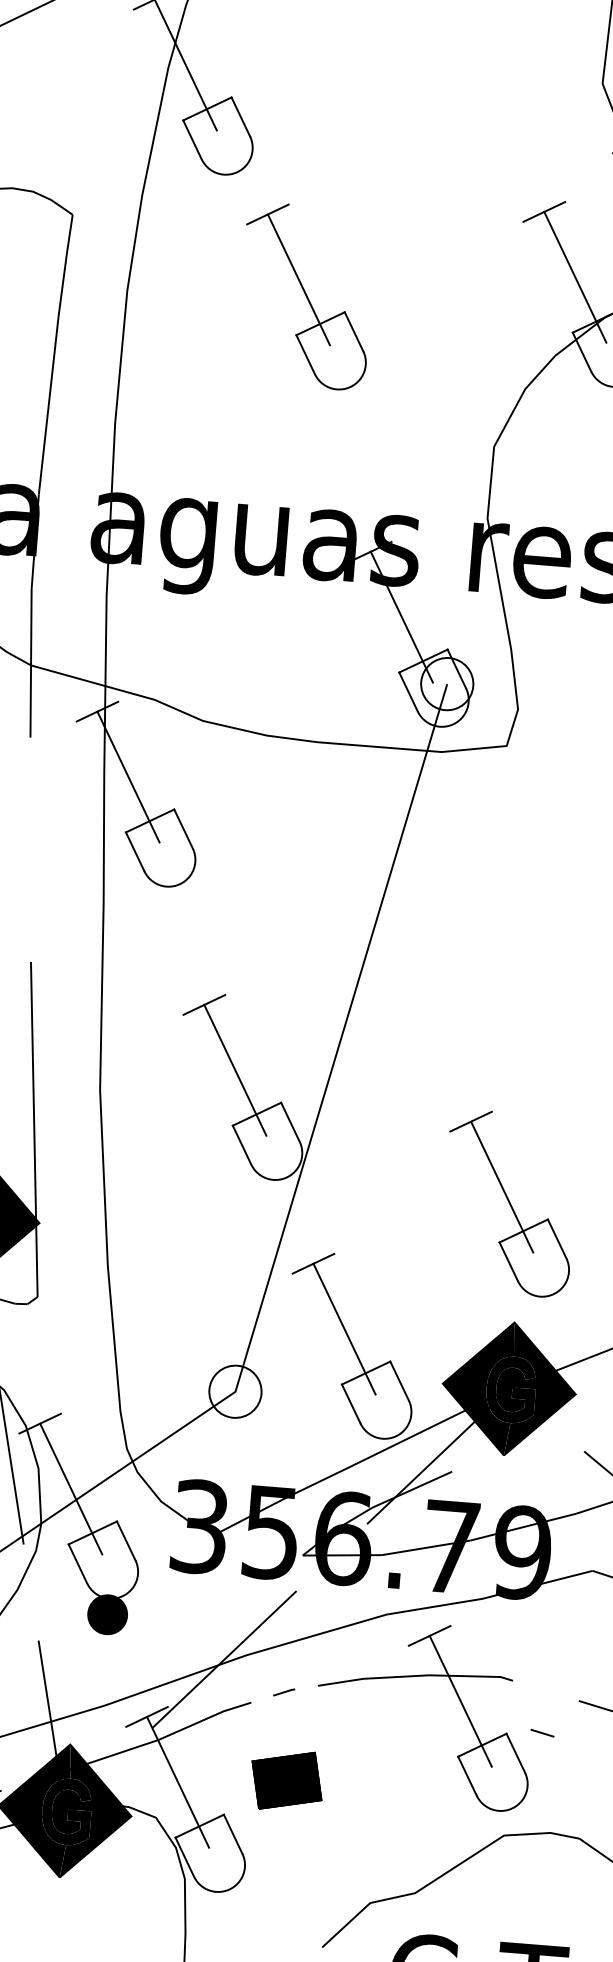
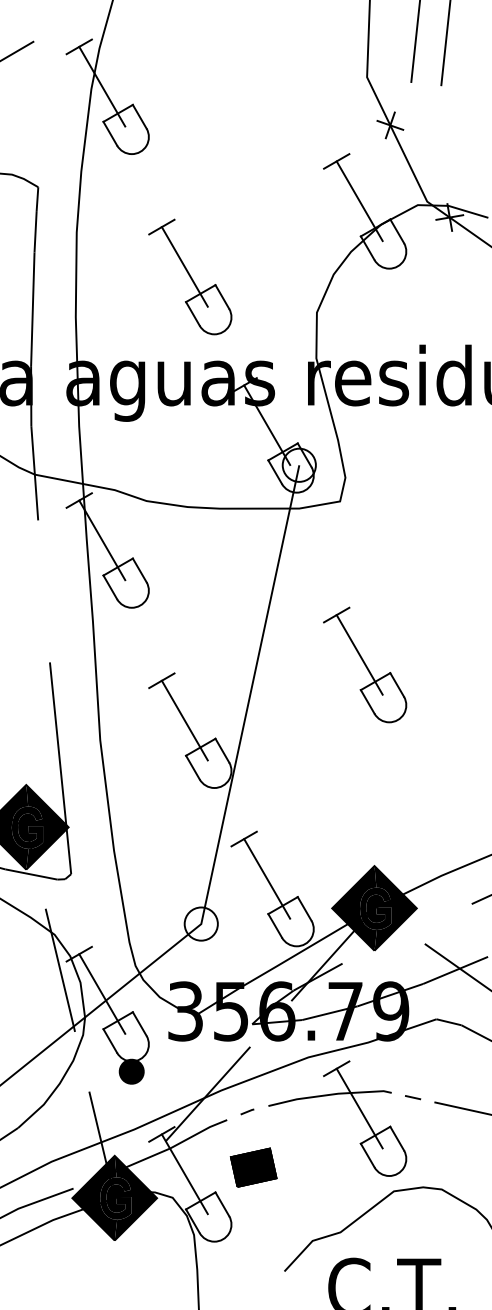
part: (306, 295) -> (190, 276), moved
part: (510, 1202) -> (365, 664), moved
line: (543, 1733) -> (413, 1097), moved

